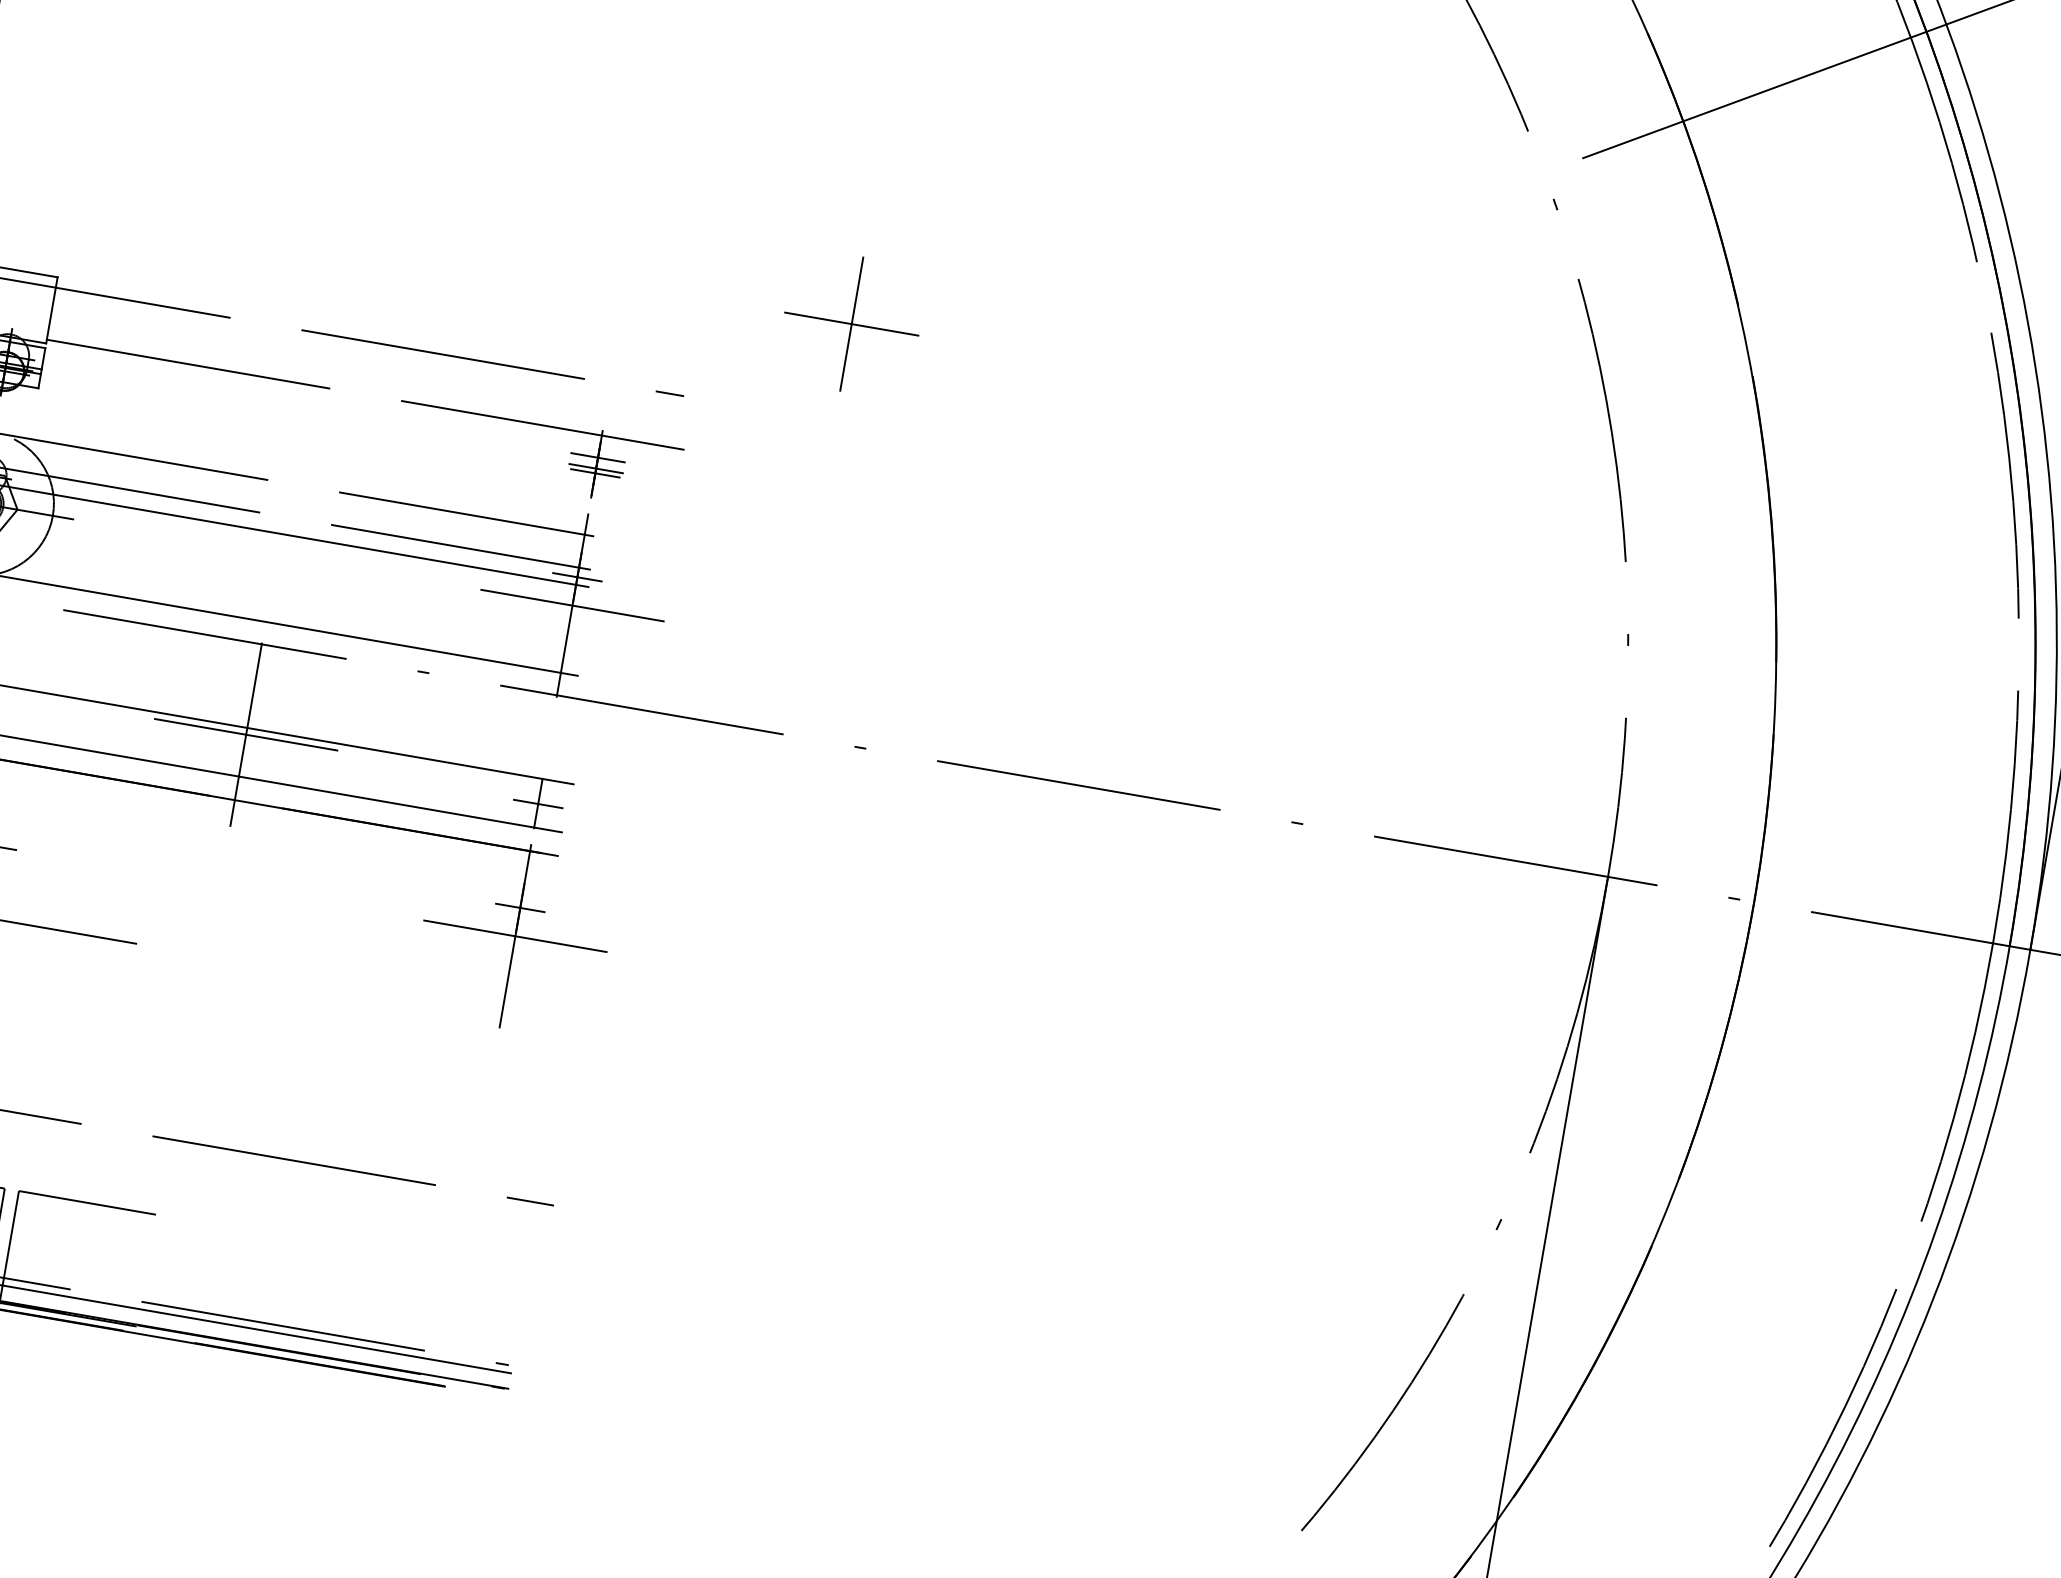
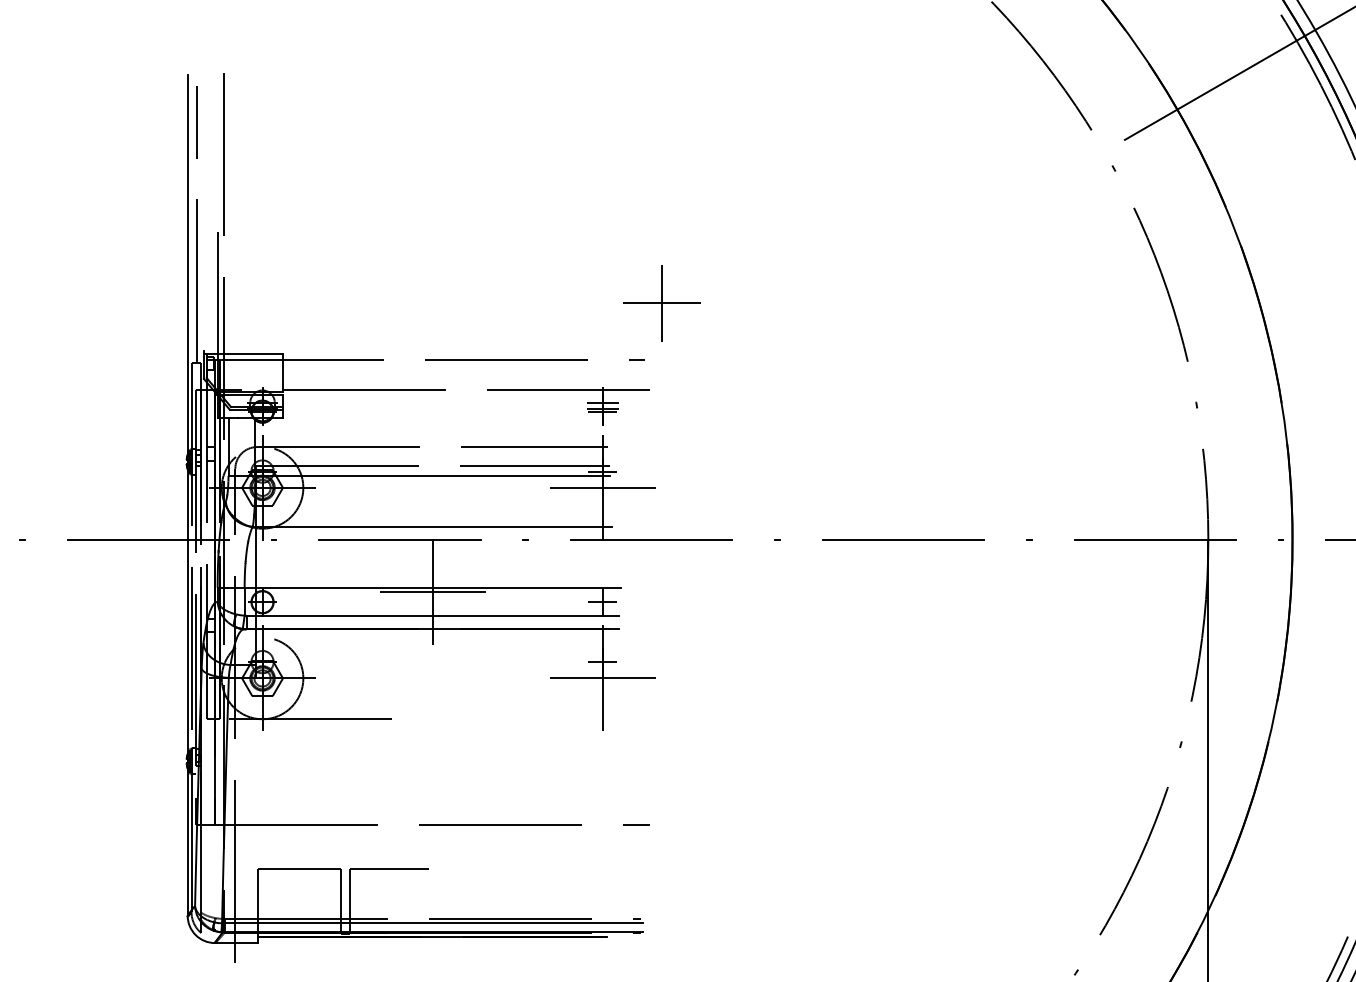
part: (851, 324) -> (661, 303), moved

